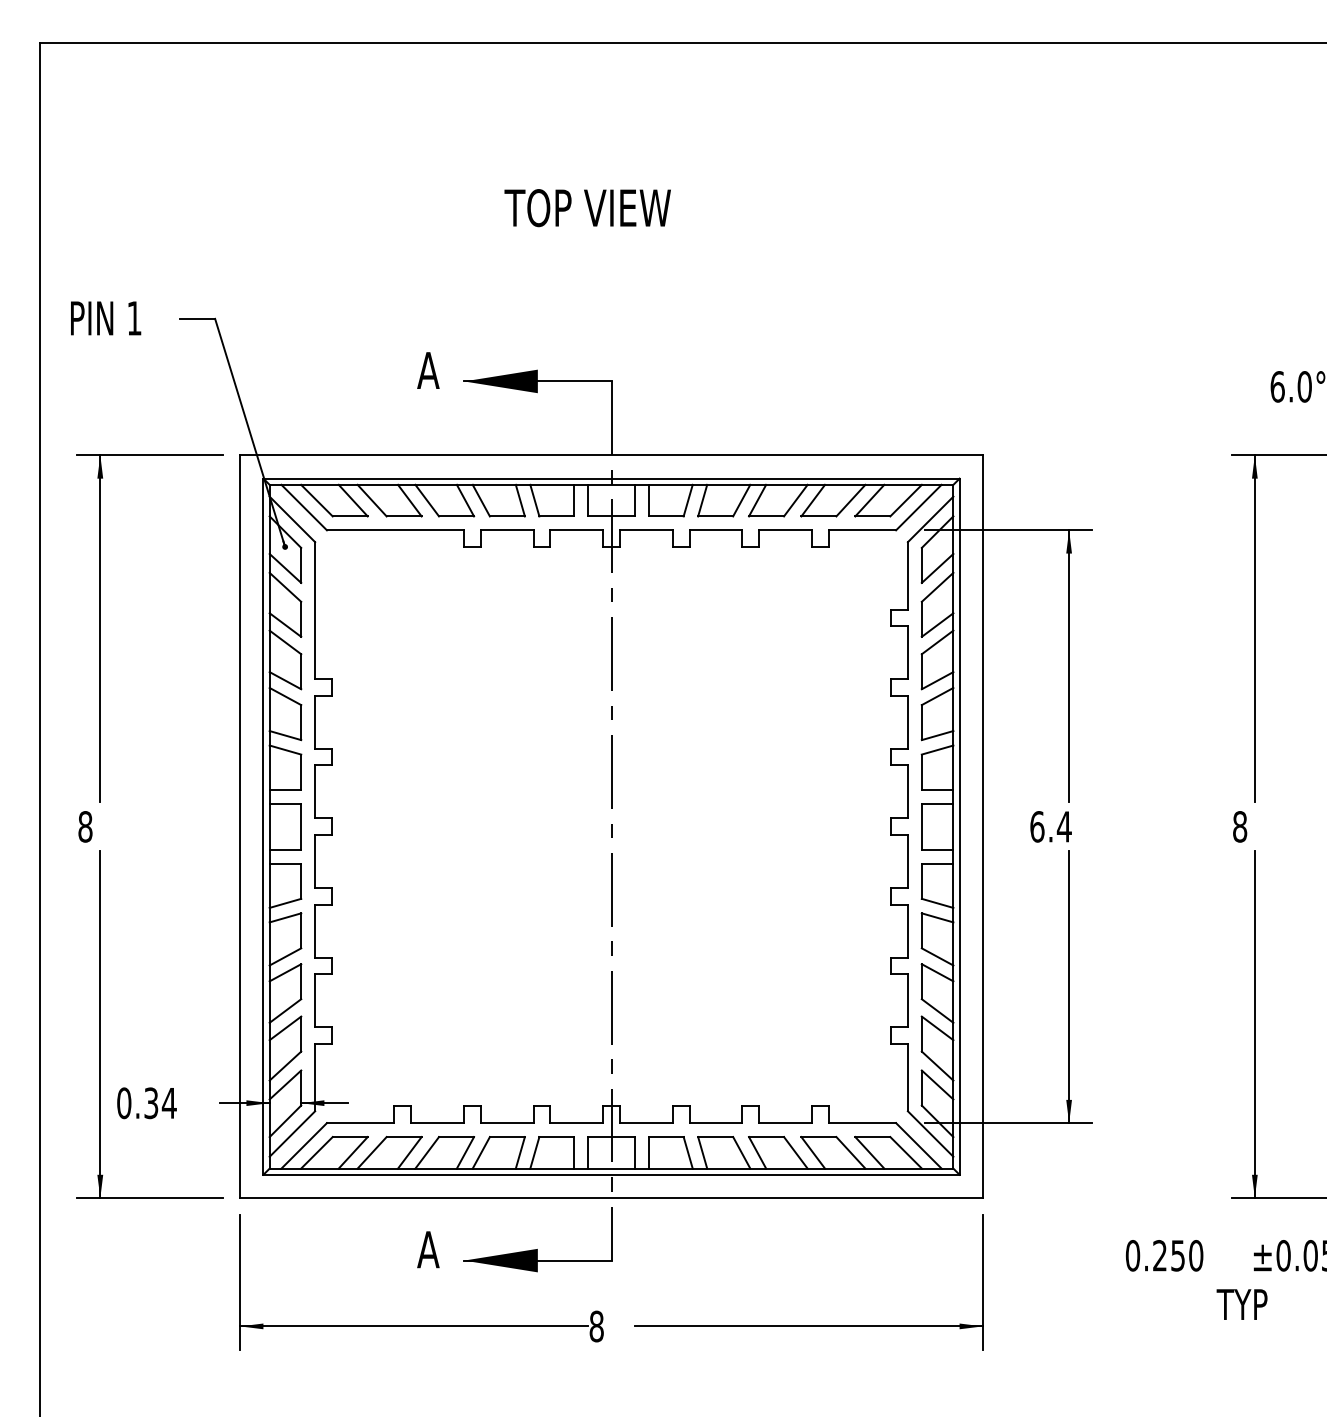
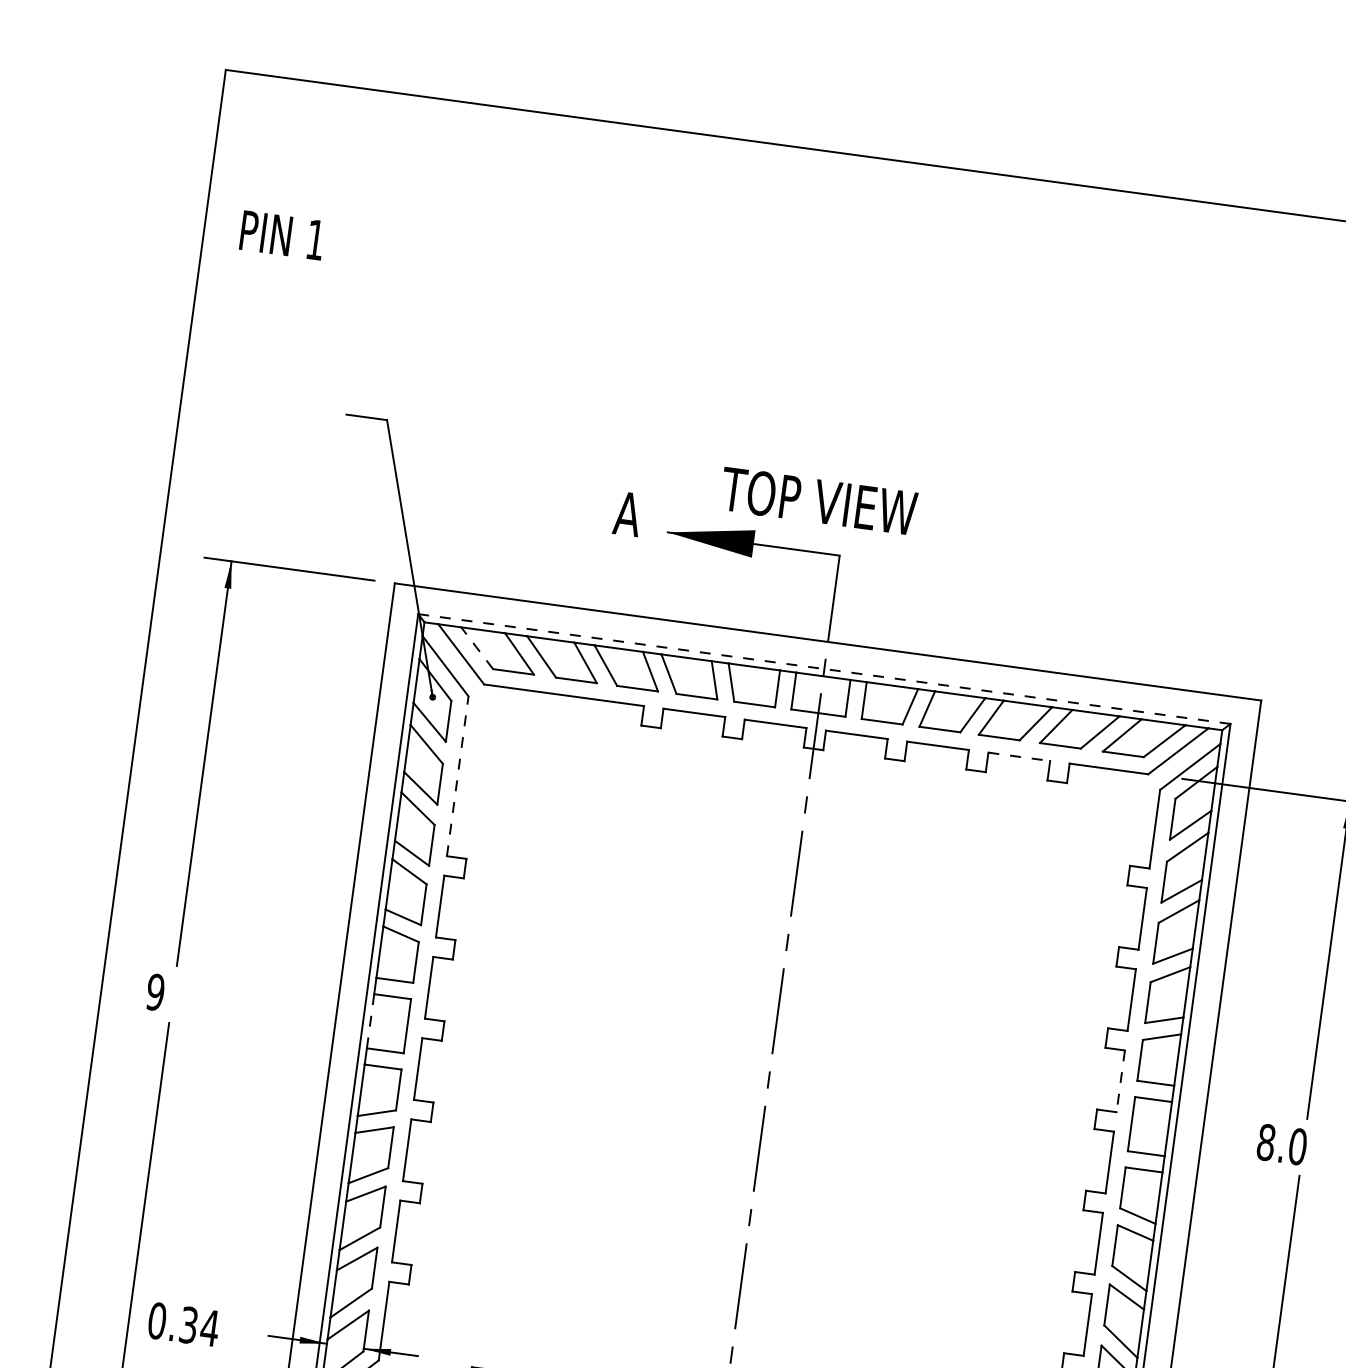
text: (587, 208) -> (818, 501), moved
text: (106, 318) -> (282, 235), moved
line: (611, 478) -> (824, 668), solid -> dashed
line: (316, 500) -> (476, 647), solid -> dashed
line: (786, 530) -> (1020, 757), solid -> dashed
line: (315, 610) -> (458, 776), solid -> dashed
line: (907, 792) -> (1120, 1081), solid -> dashed
text: (85, 826) -> (155, 991), 8 -> 9
text: (1050, 826) -> (1281, 1144), 6.4 -> 8.0
line: (269, 827) -> (370, 1022), solid -> dashed

